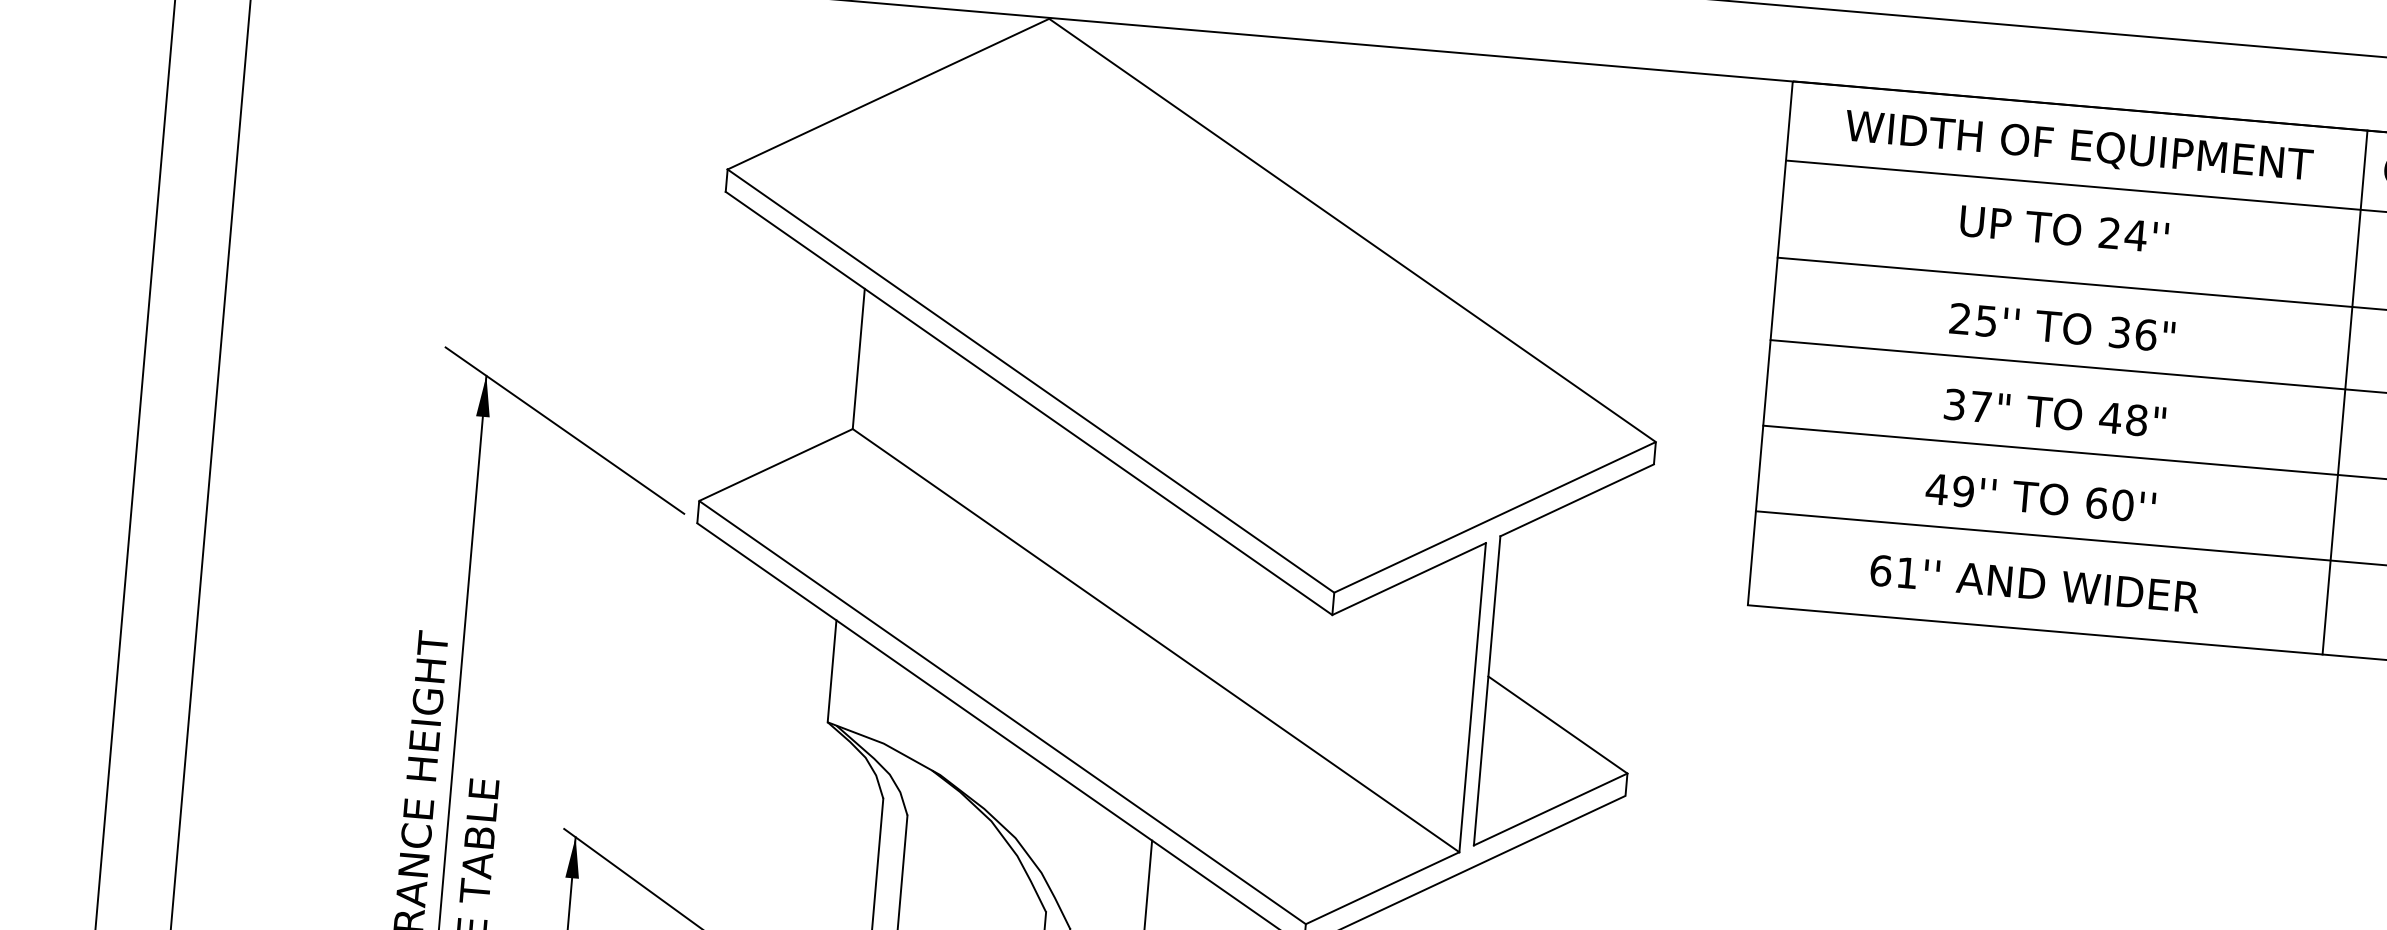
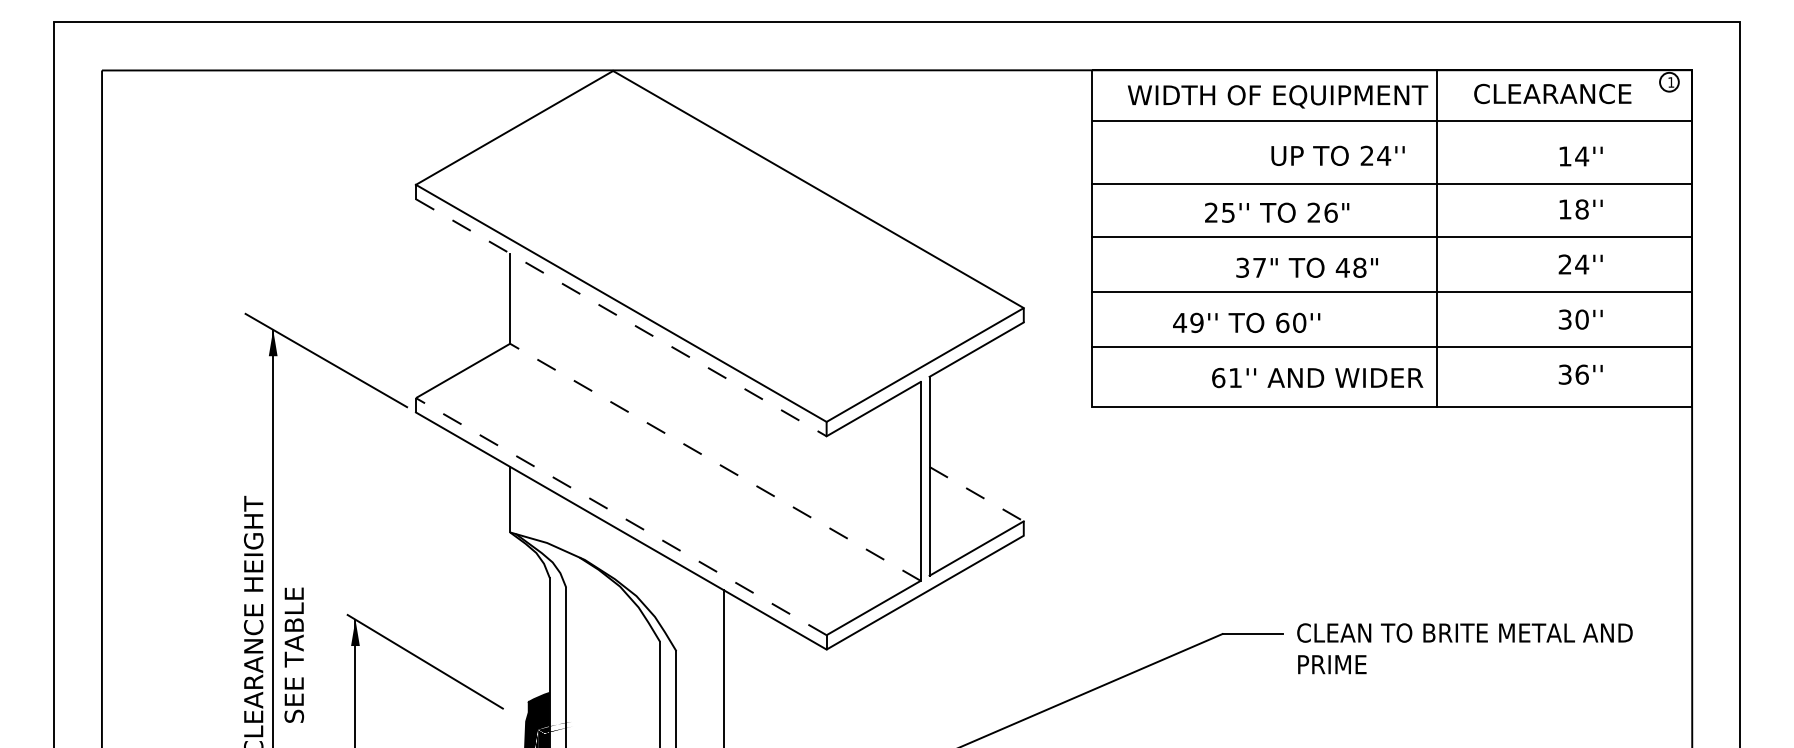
text: (2063, 228) -> (1337, 155), moved
text: (2118, 332) -> (1313, 212), 36" -> 26"
line: (2345, 392) -> (1437, 238), moved
line: (1029, 404) -> (621, 318), solid -> dashed
text: (2054, 412) -> (1306, 267), moved
text: (2040, 497) -> (1246, 322), moved
text: (2034, 583) -> (1317, 377), moved
line: (1156, 640) -> (715, 462), solid -> dashed
line: (1001, 712) -> (620, 516), solid -> dashed
line: (1559, 725) -> (977, 494), solid -> dashed

